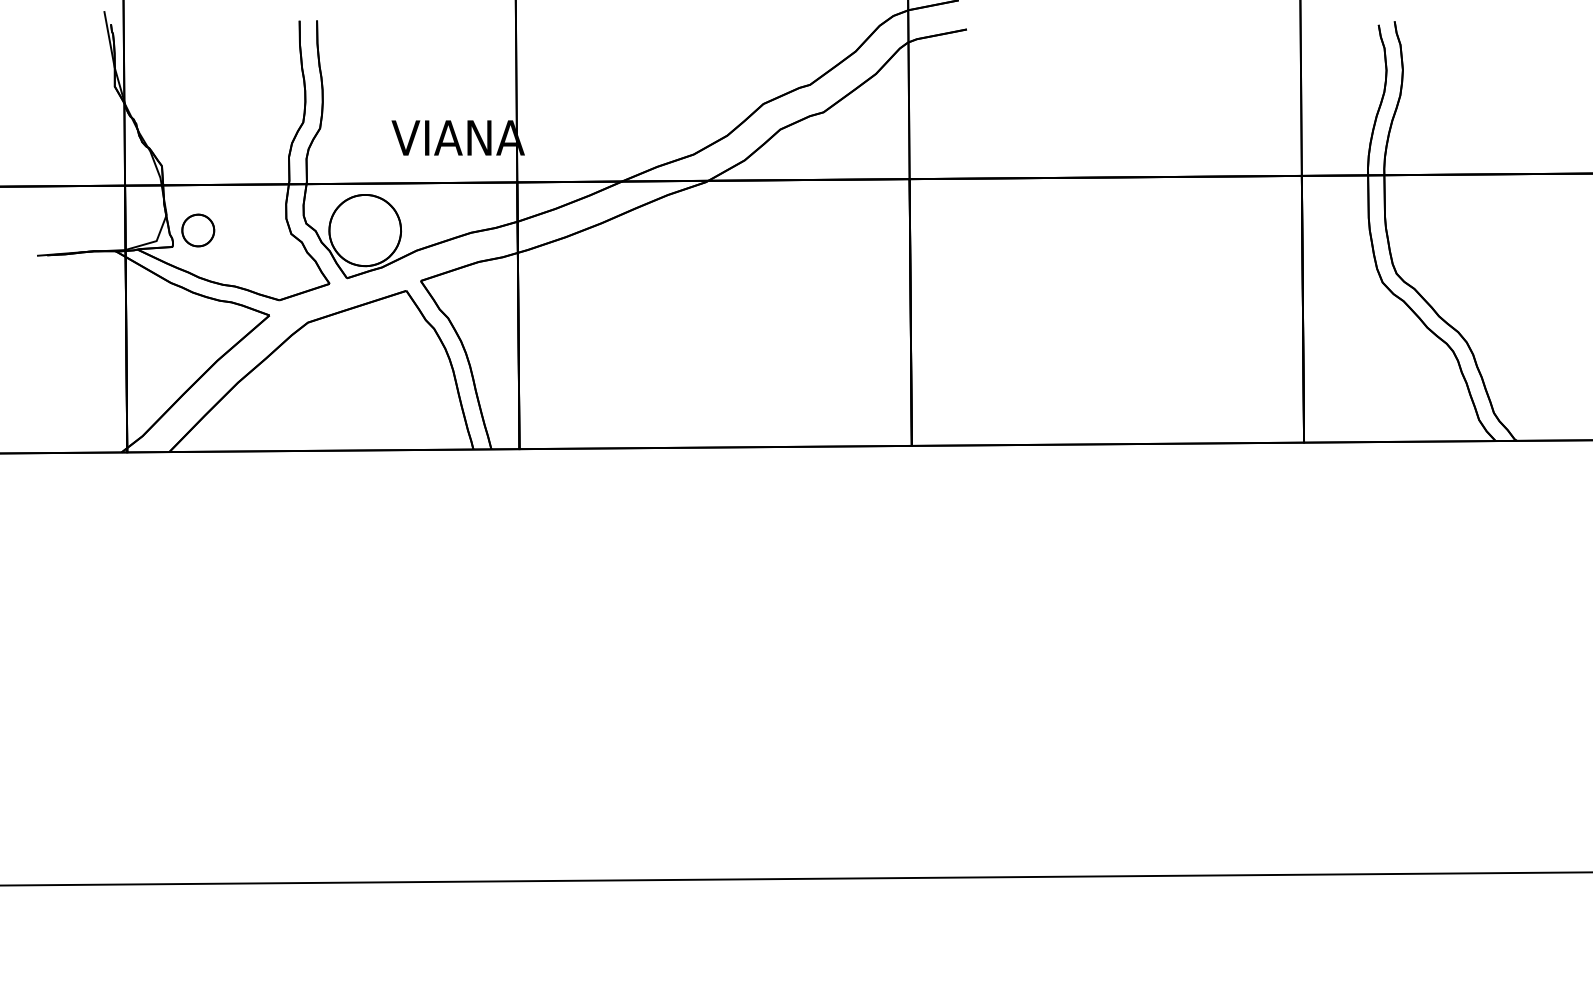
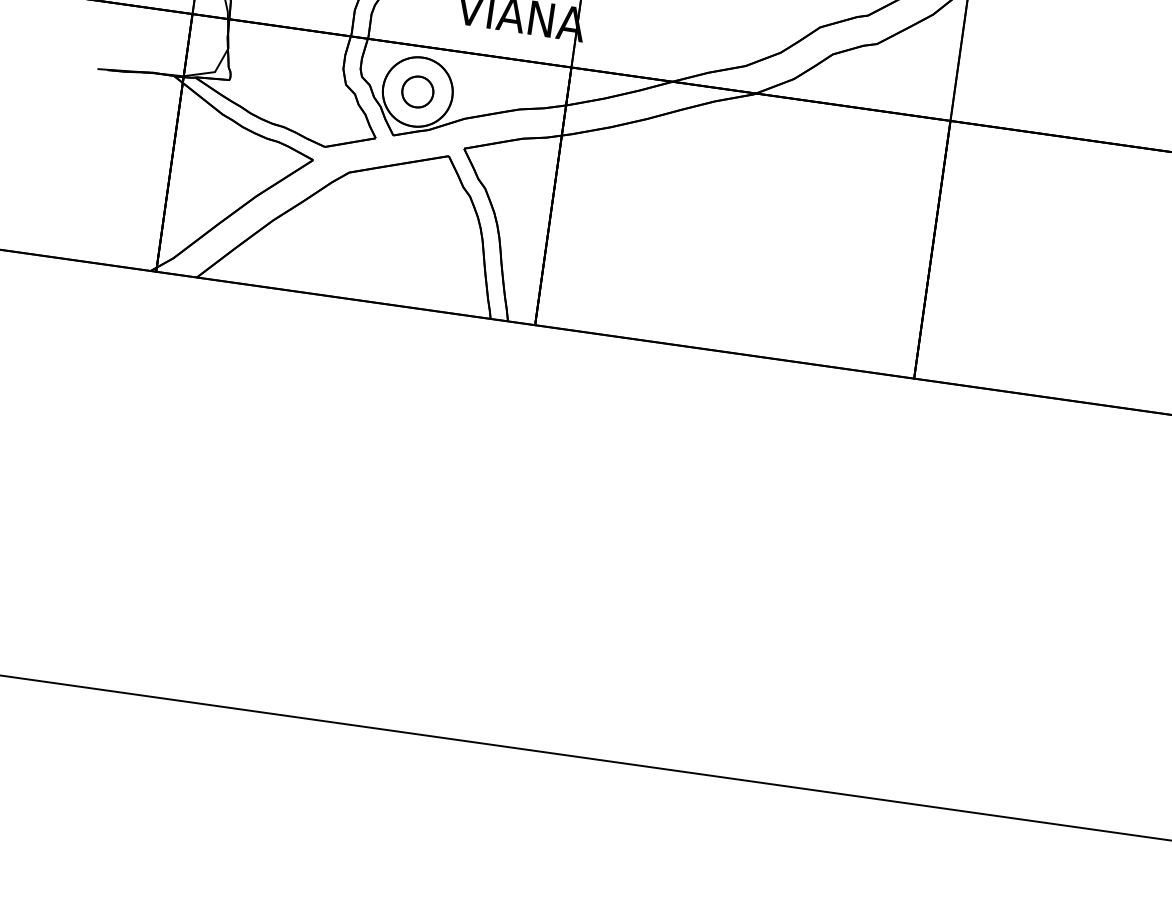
part: (198, 230) -> (418, 92), moved

